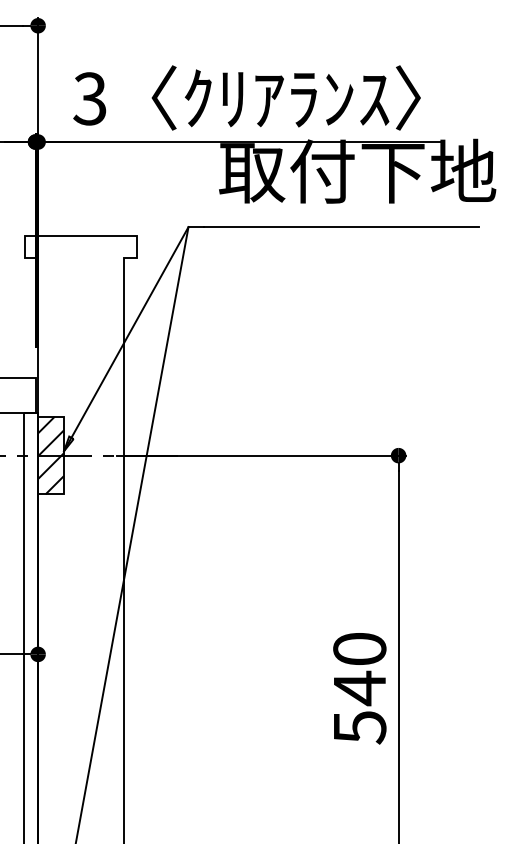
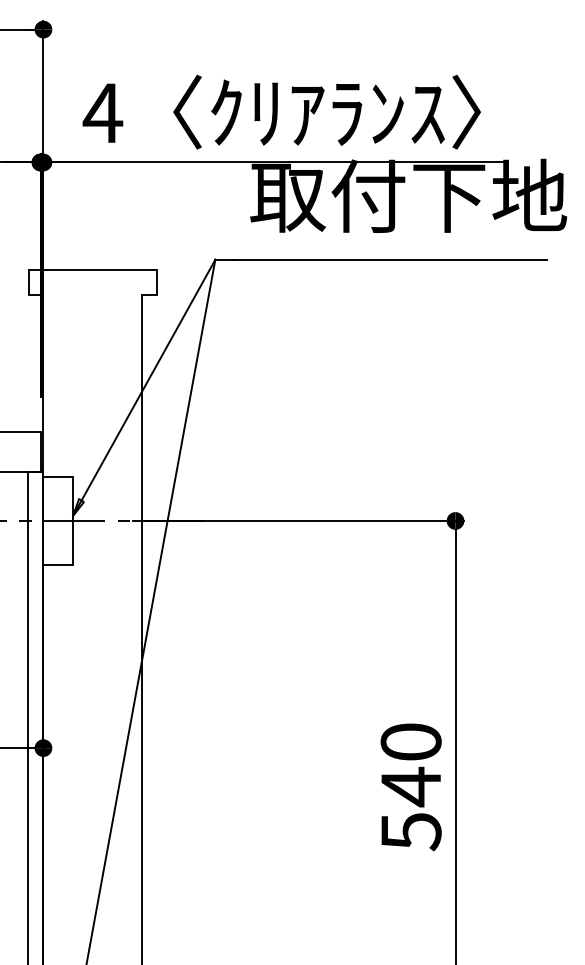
text: (89, 98) -> (102, 112), 3 -> 4
hatch: (50, 455) -> (57, 520), removed

